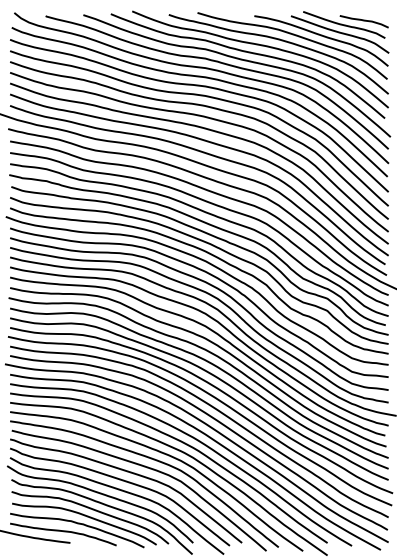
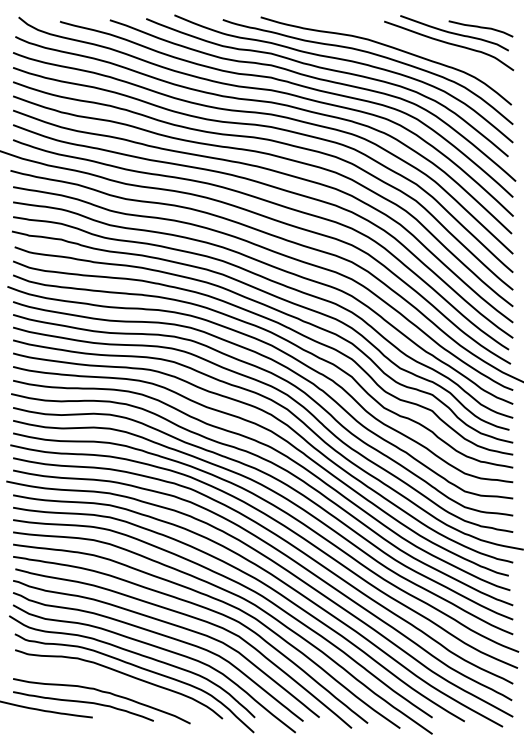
curve: (322, 36) -> (425, 48), removed
curve: (86, 517) -> (114, 683), removed

